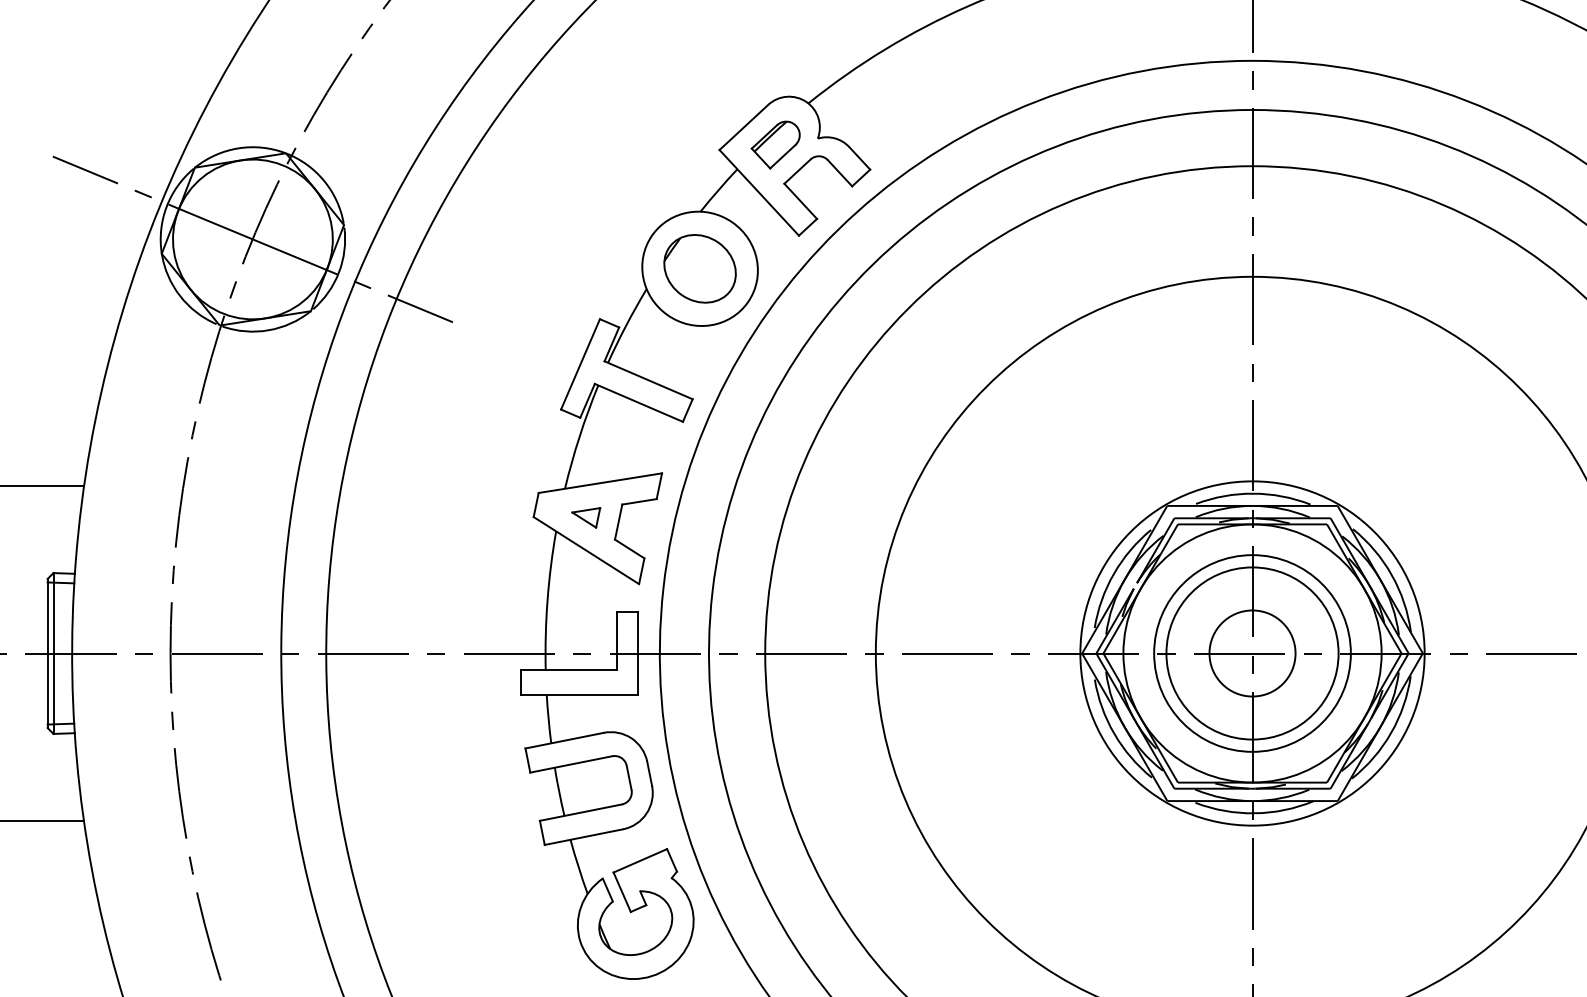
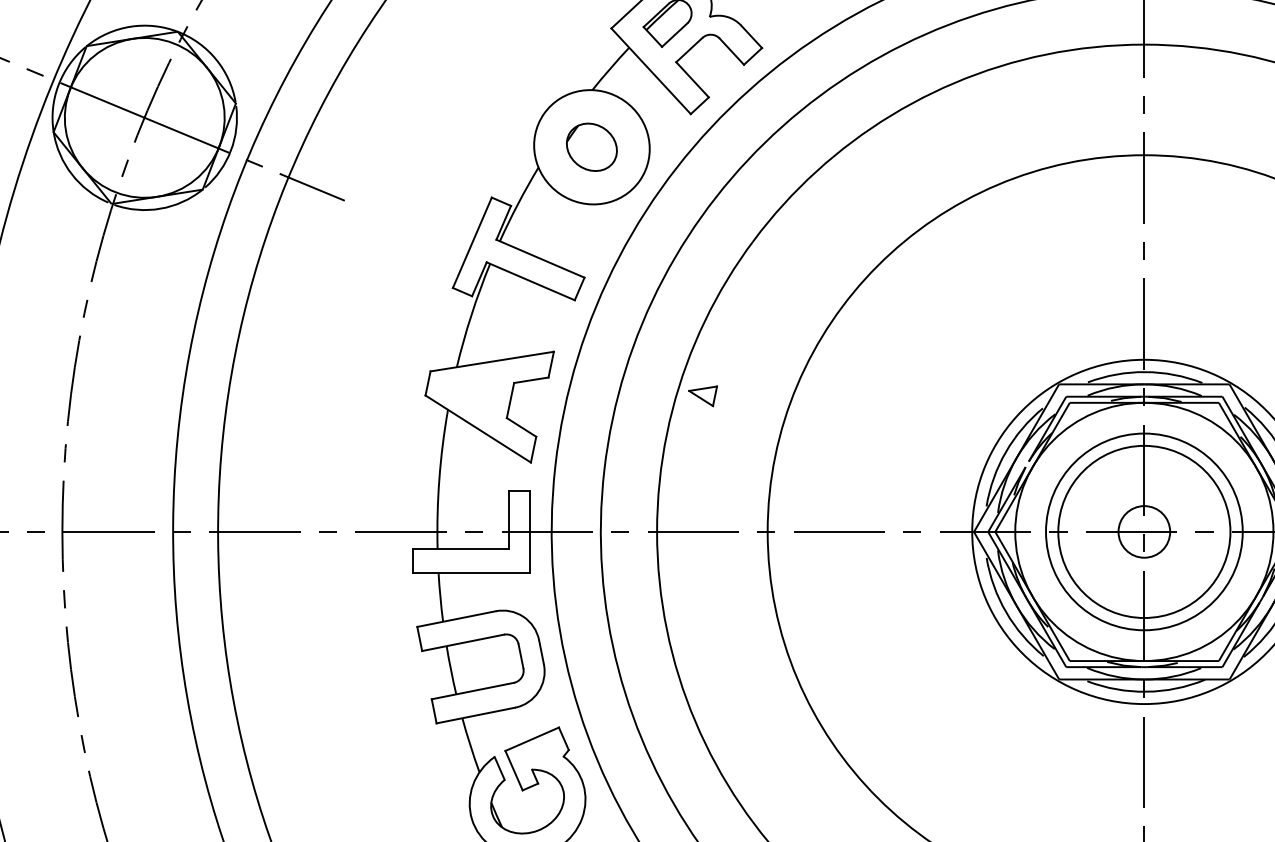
part: (699, 268) -> (591, 146), size x0.7
part: (586, 517) -> (703, 395), moved
circle: (1252, 653) -> (1144, 531), size x0.6

